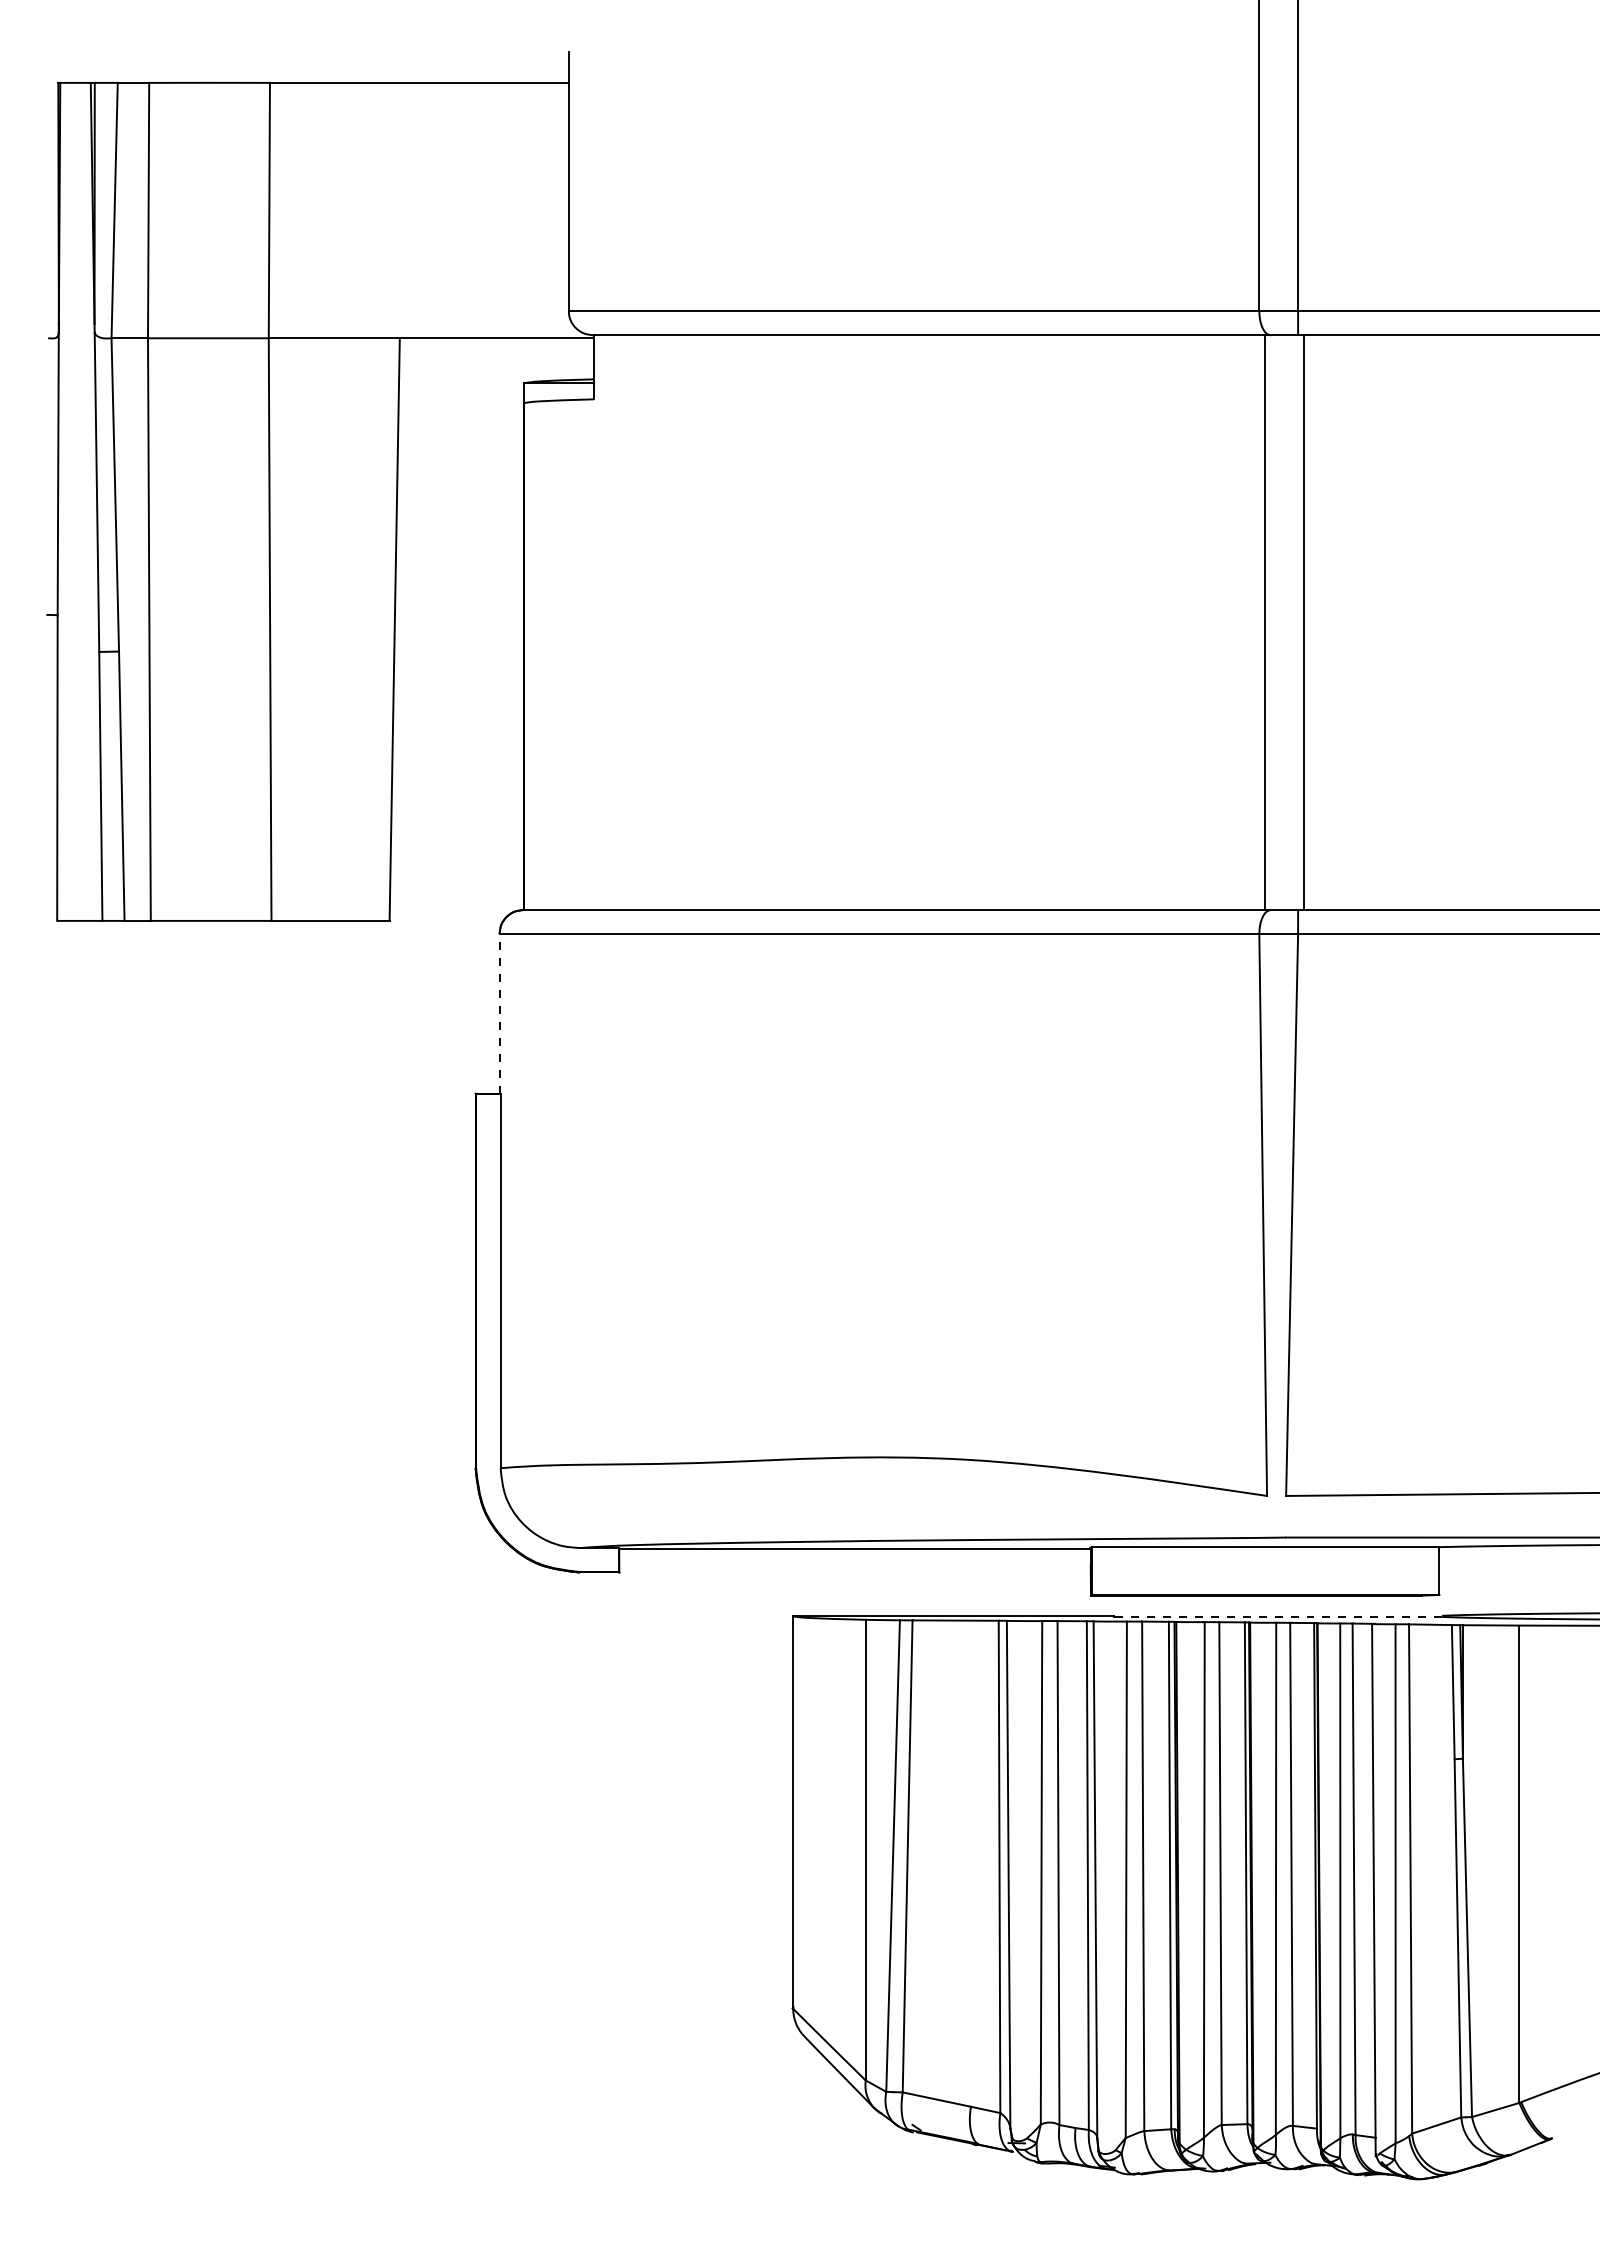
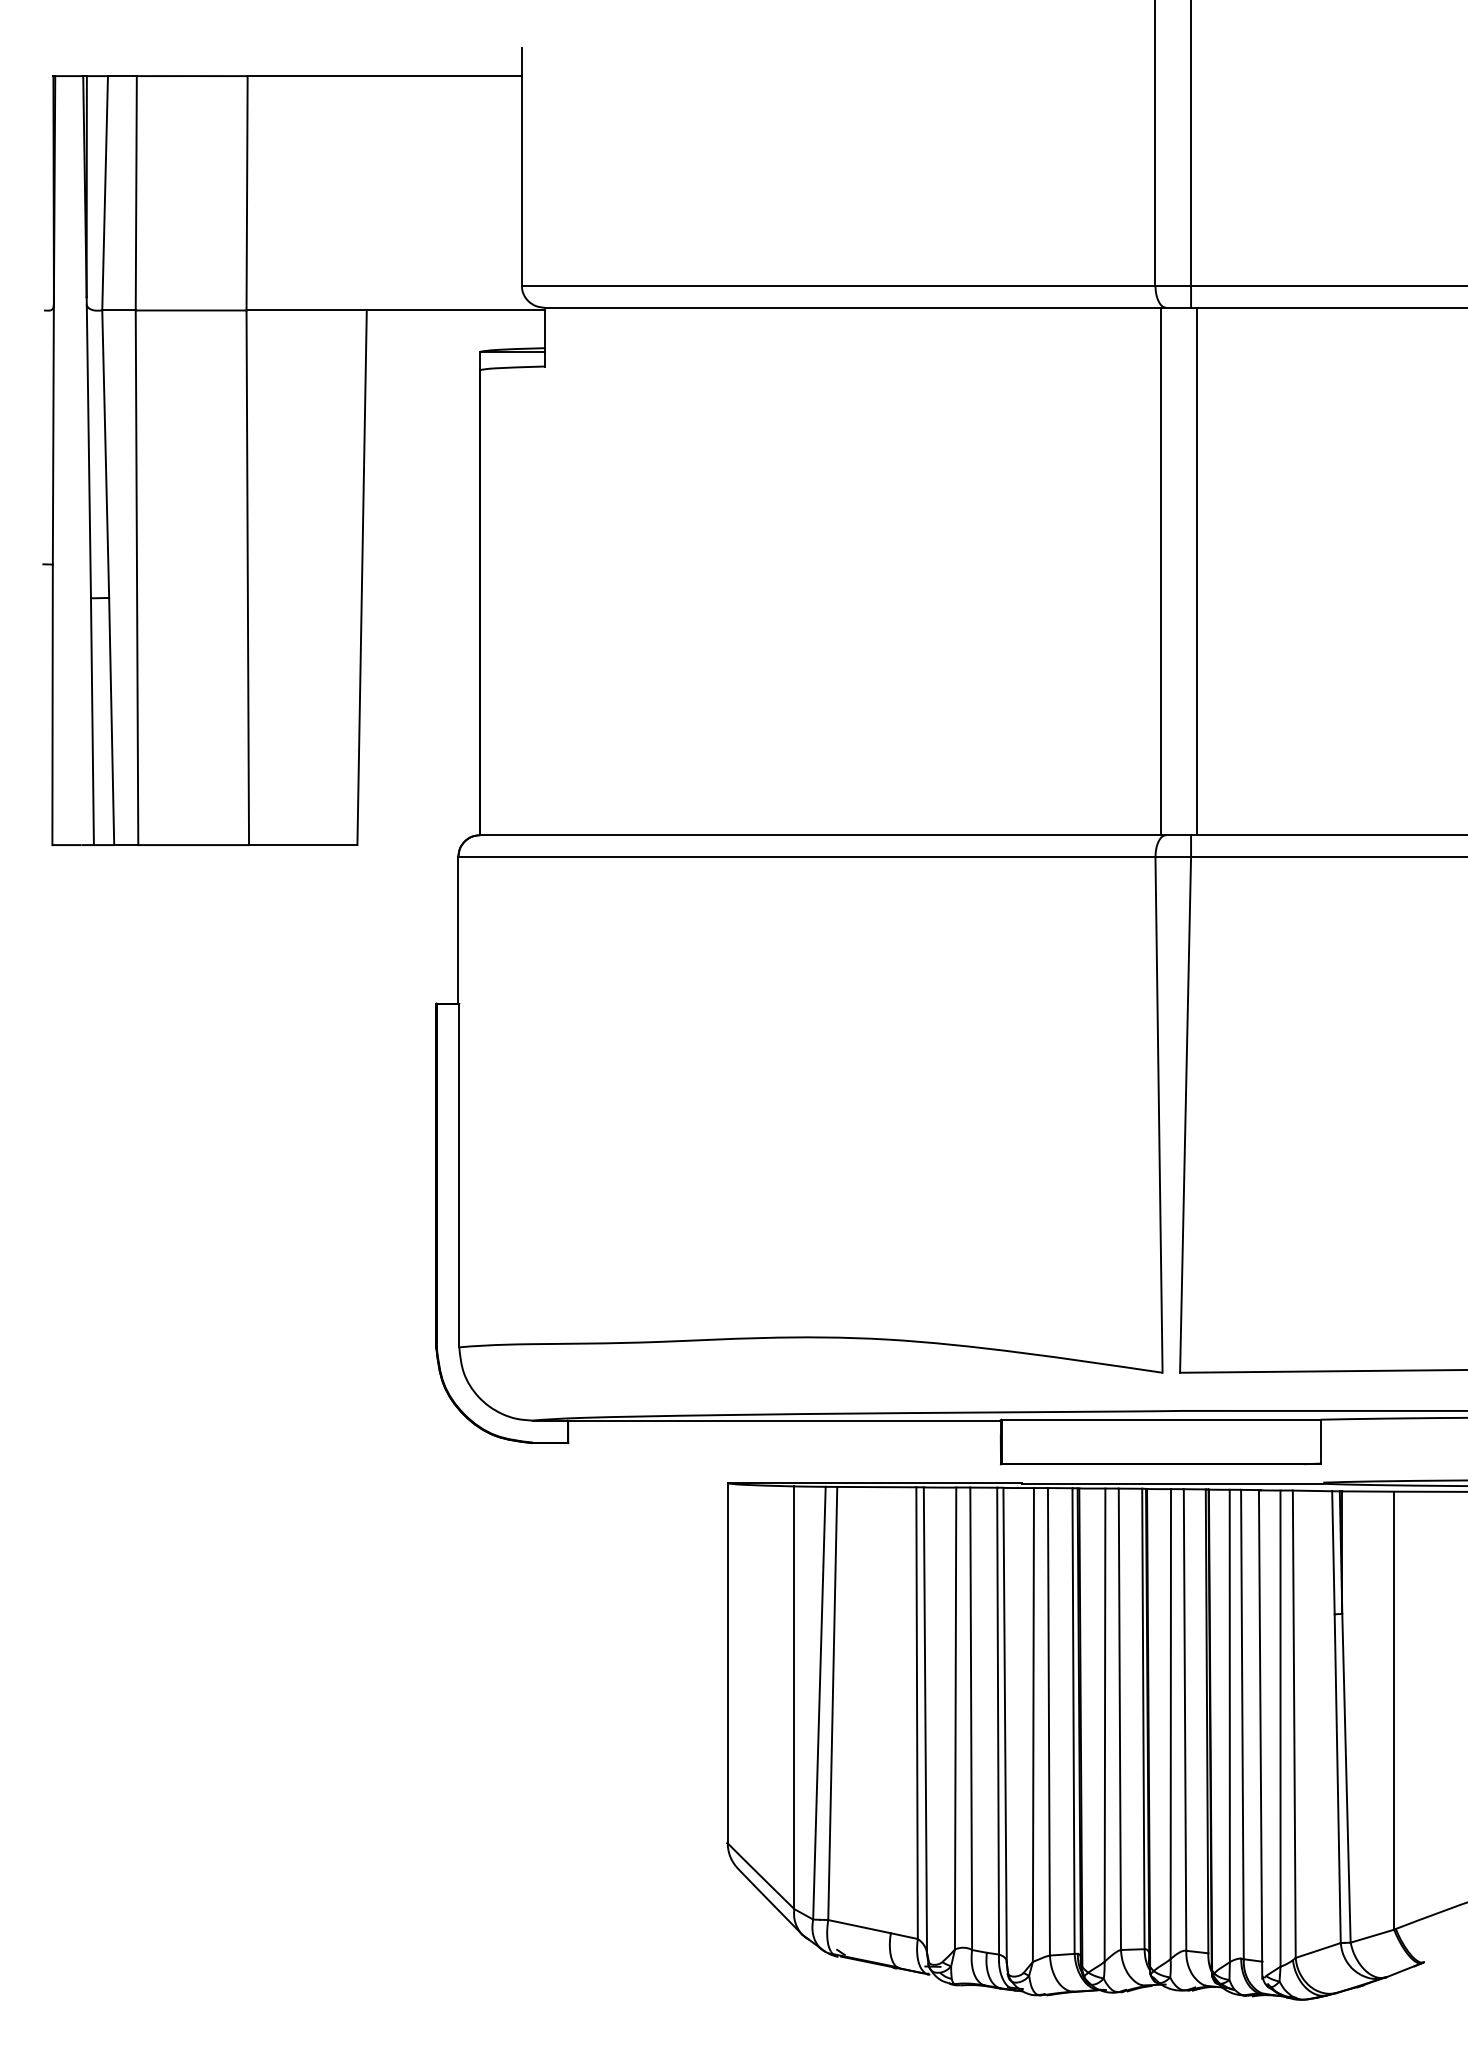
line: (499, 1013) -> (458, 930), dashed -> solid
line: (1277, 1616) -> (1172, 1483), dashed -> solid

